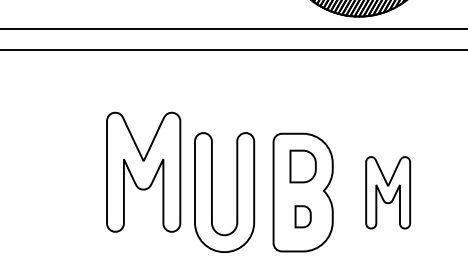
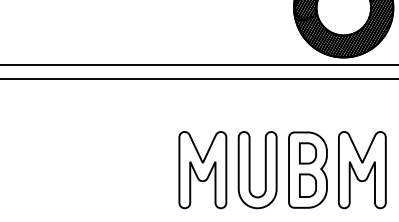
part: (143, 172) -> (202, 170), moved
part: (388, 193) -> (362, 170), size x1.67
part: (302, 216) -> (307, 185), size x1.67

